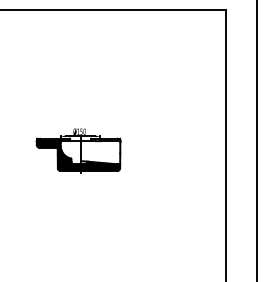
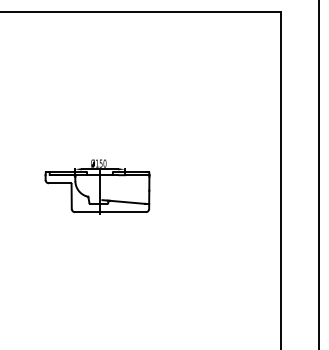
hatch: (78, 154) -> (97, 191), removed

